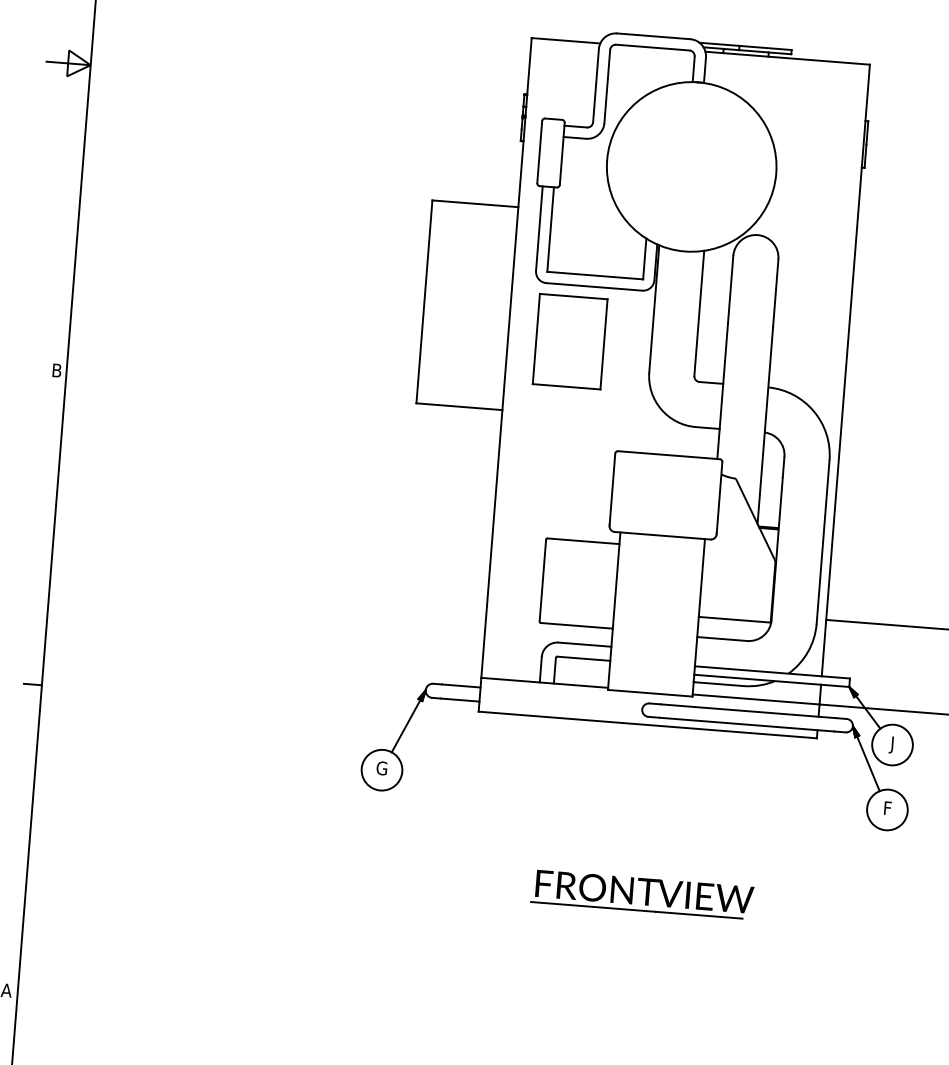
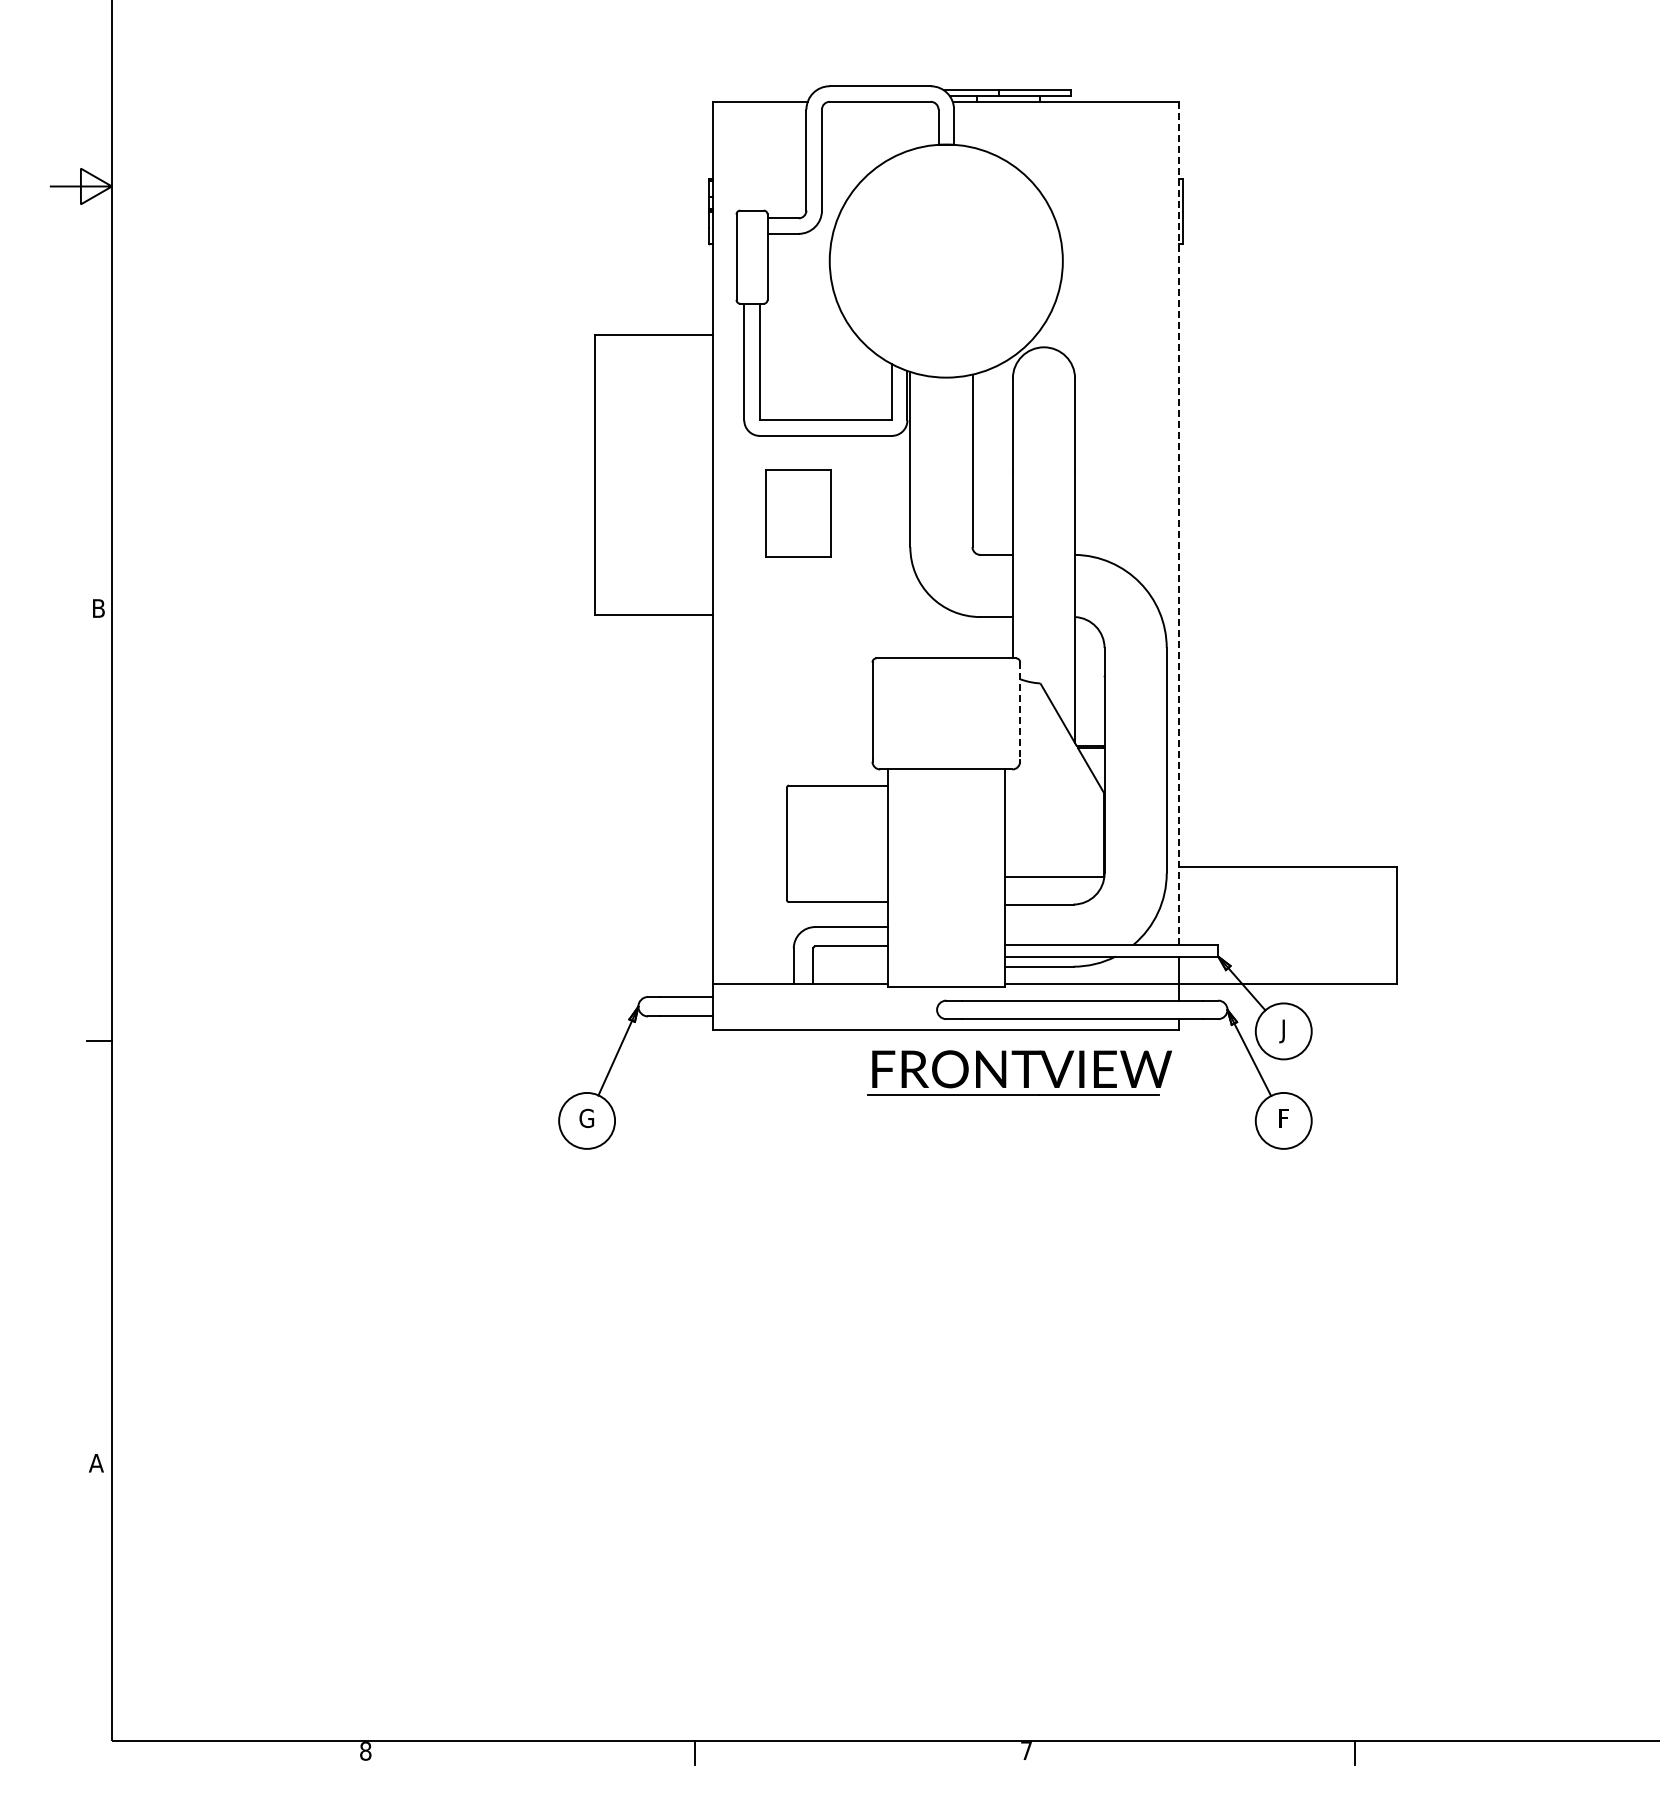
part: (570, 341) -> (798, 513), size x0.7
line: (845, 370) -> (1179, 523), solid -> dashed
line: (719, 497) -> (1020, 711), solid -> dashed
part: (642, 894) -> (1019, 1072), moved

